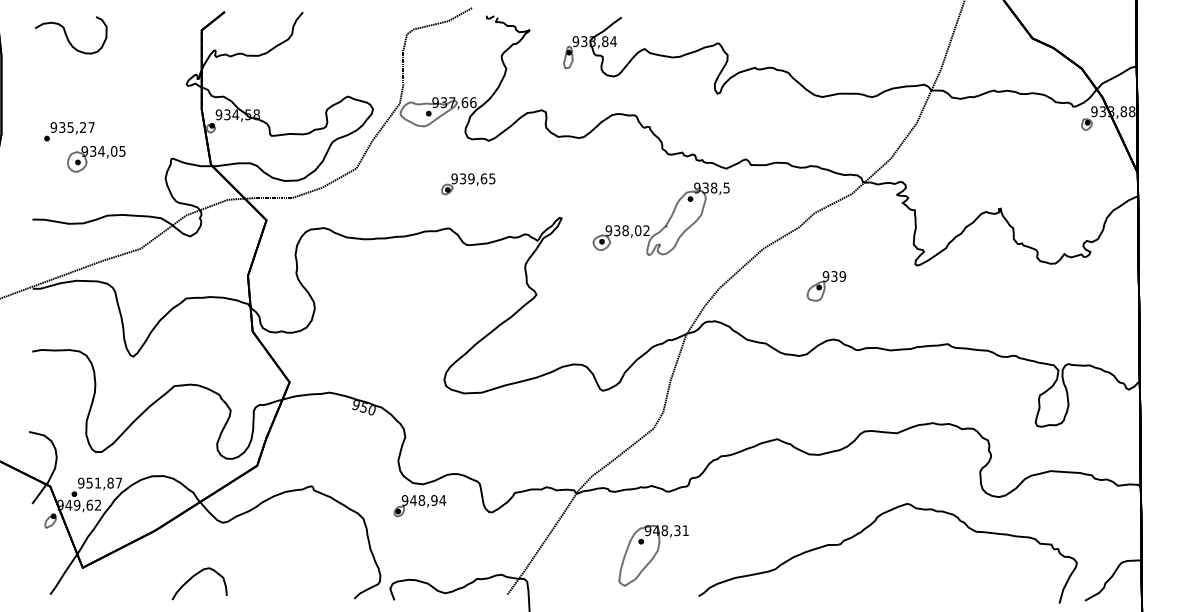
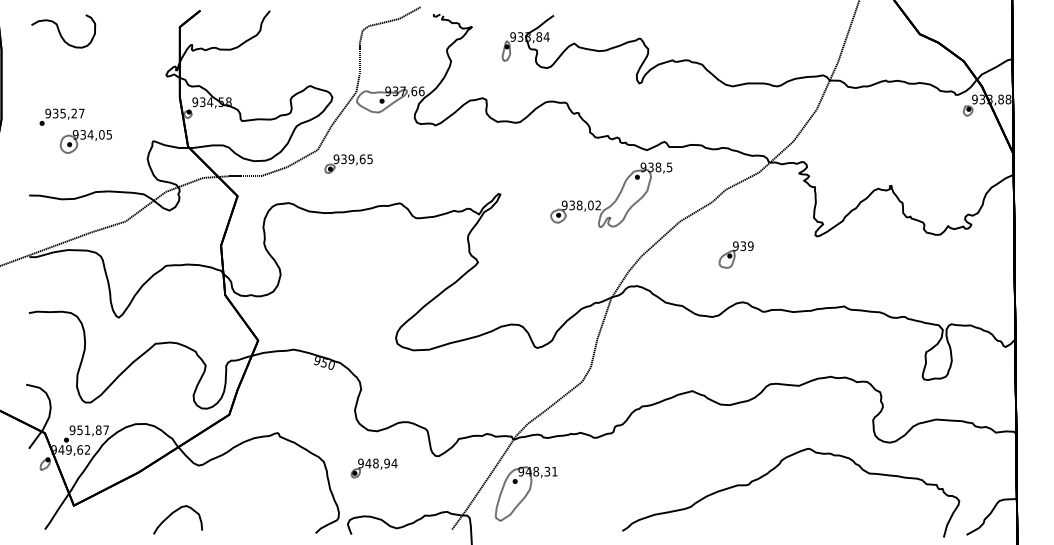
part: (468, 184) -> (348, 164), moved
part: (667, 221) -> (616, 197), moved
part: (419, 506) -> (373, 468), moved
part: (653, 555) -> (526, 493), moved

